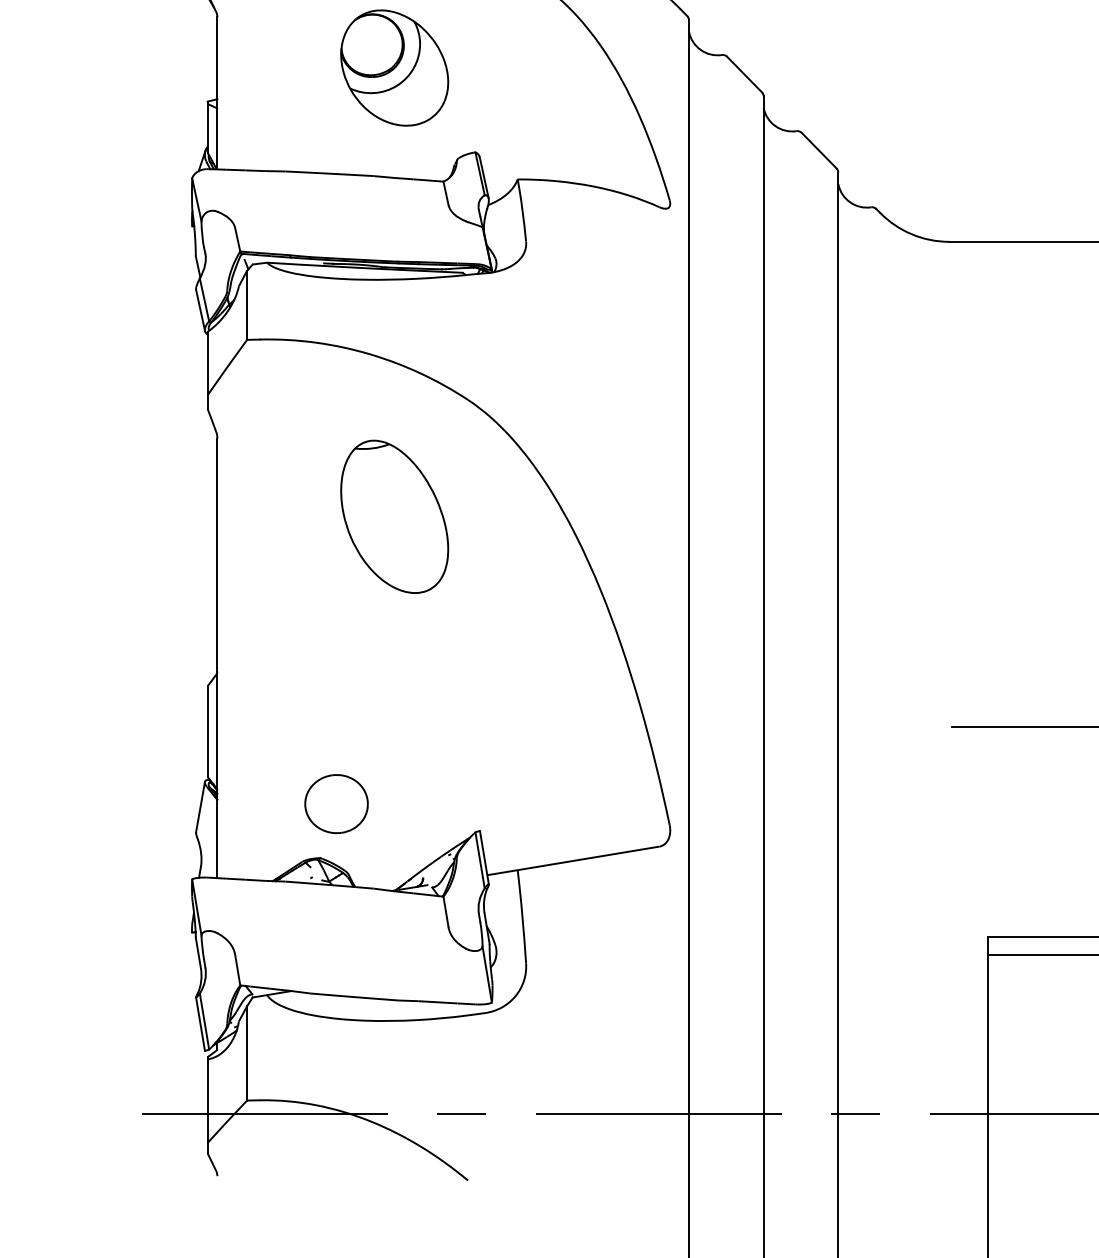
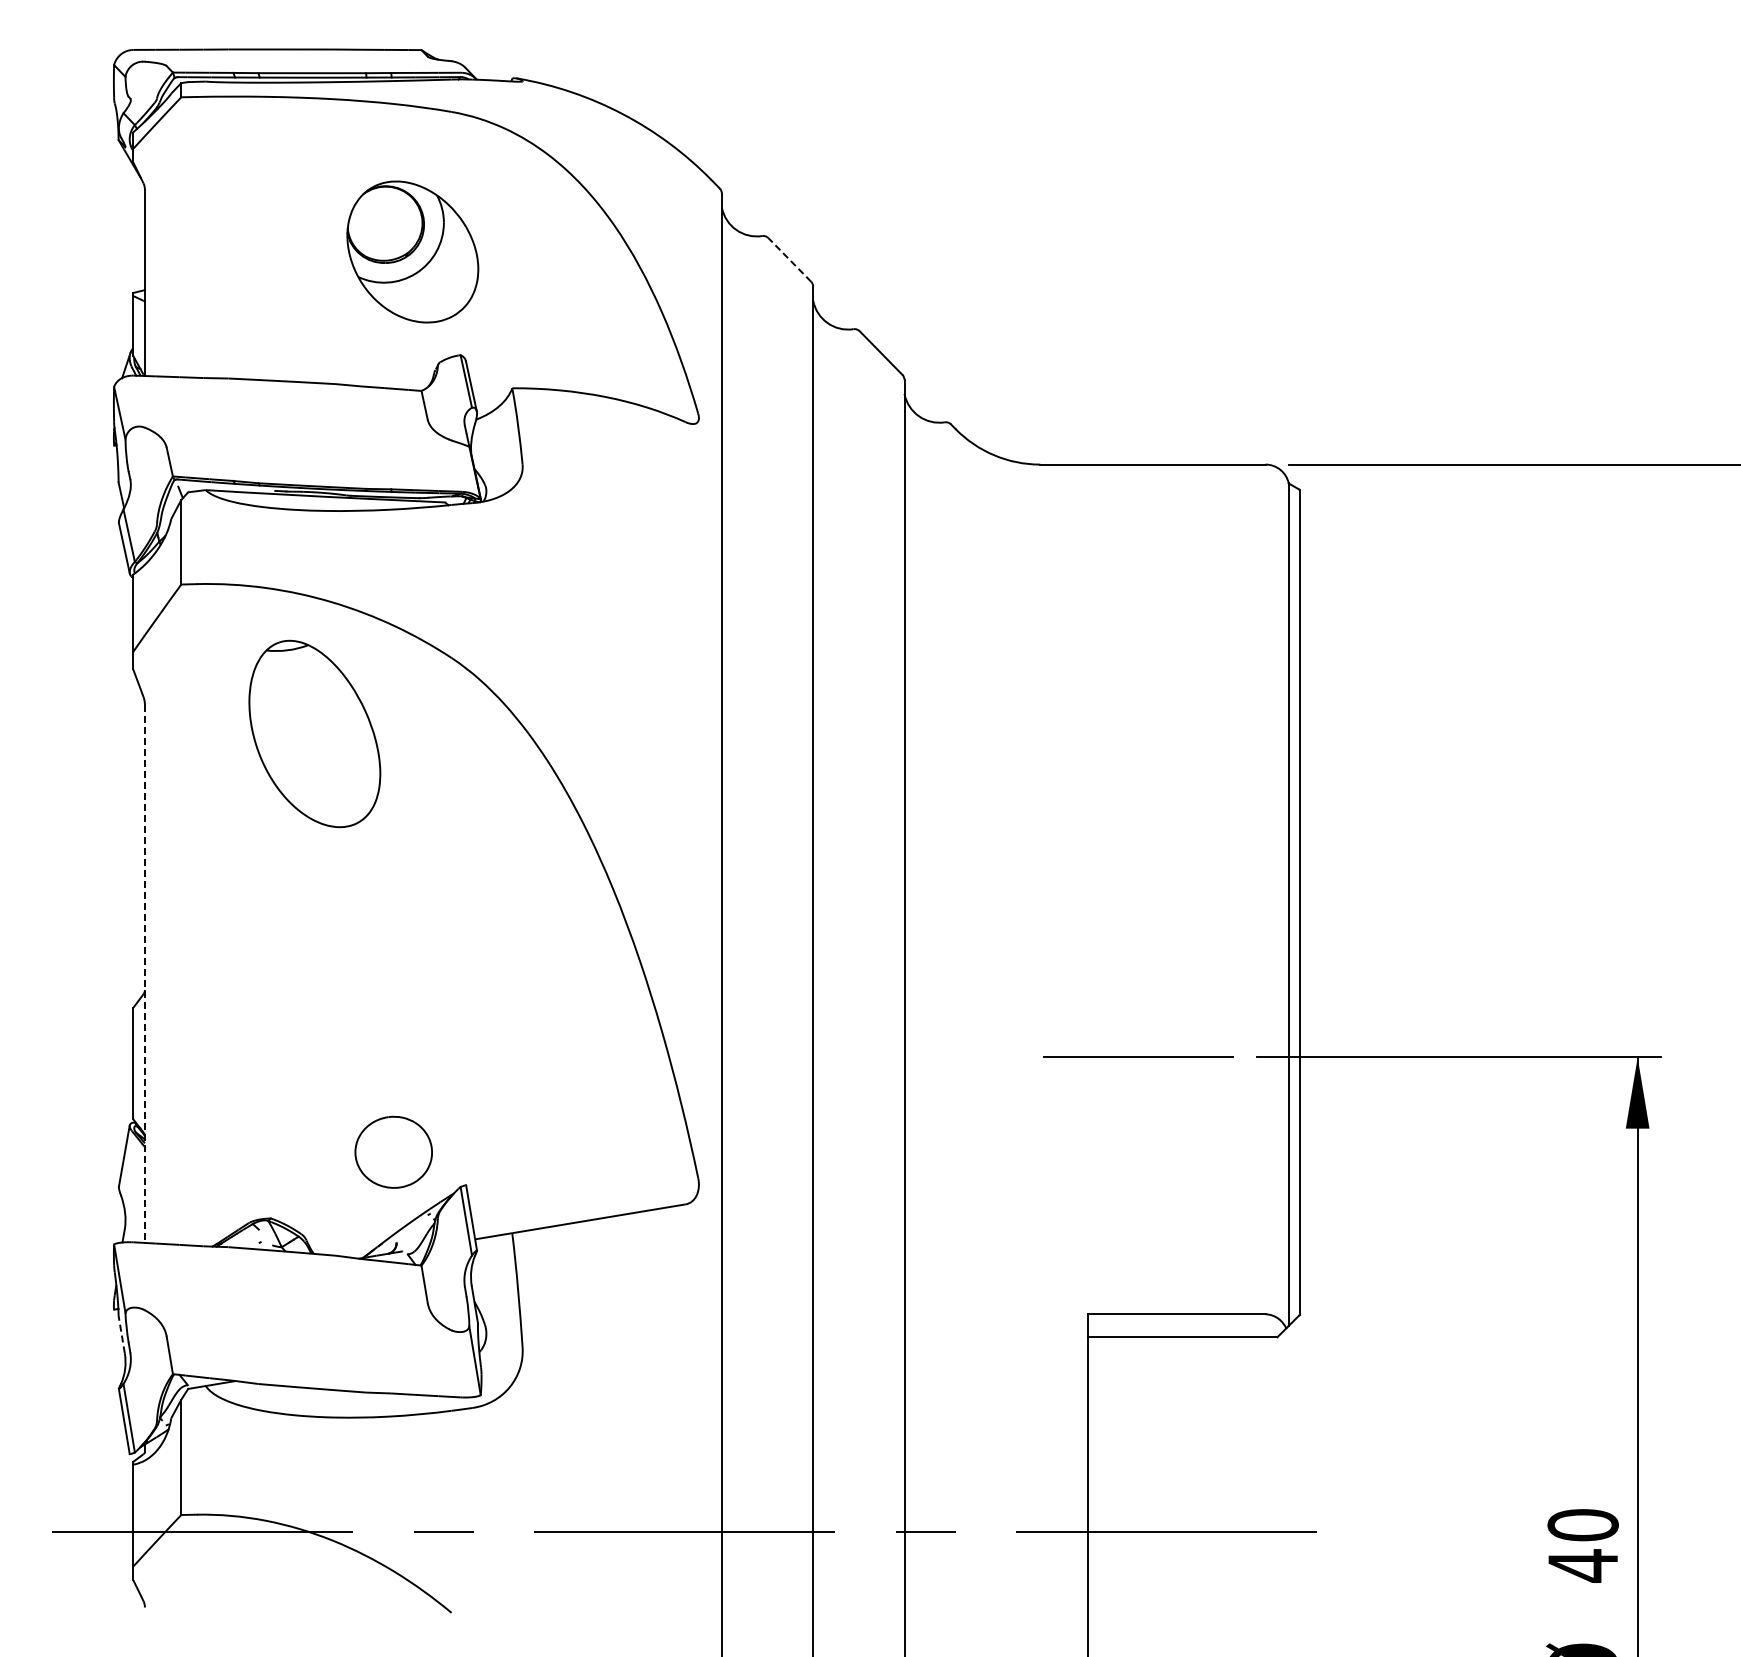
part: (394, 67) -> (412, 251), moved
line: (744, 74) -> (789, 259), solid -> dashed
part: (394, 516) -> (314, 733), moved
line: (217, 658) -> (144, 974), solid -> dashed
part: (336, 803) -> (393, 1151), moved
line: (198, 952) -> (121, 1334), solid -> dashed

